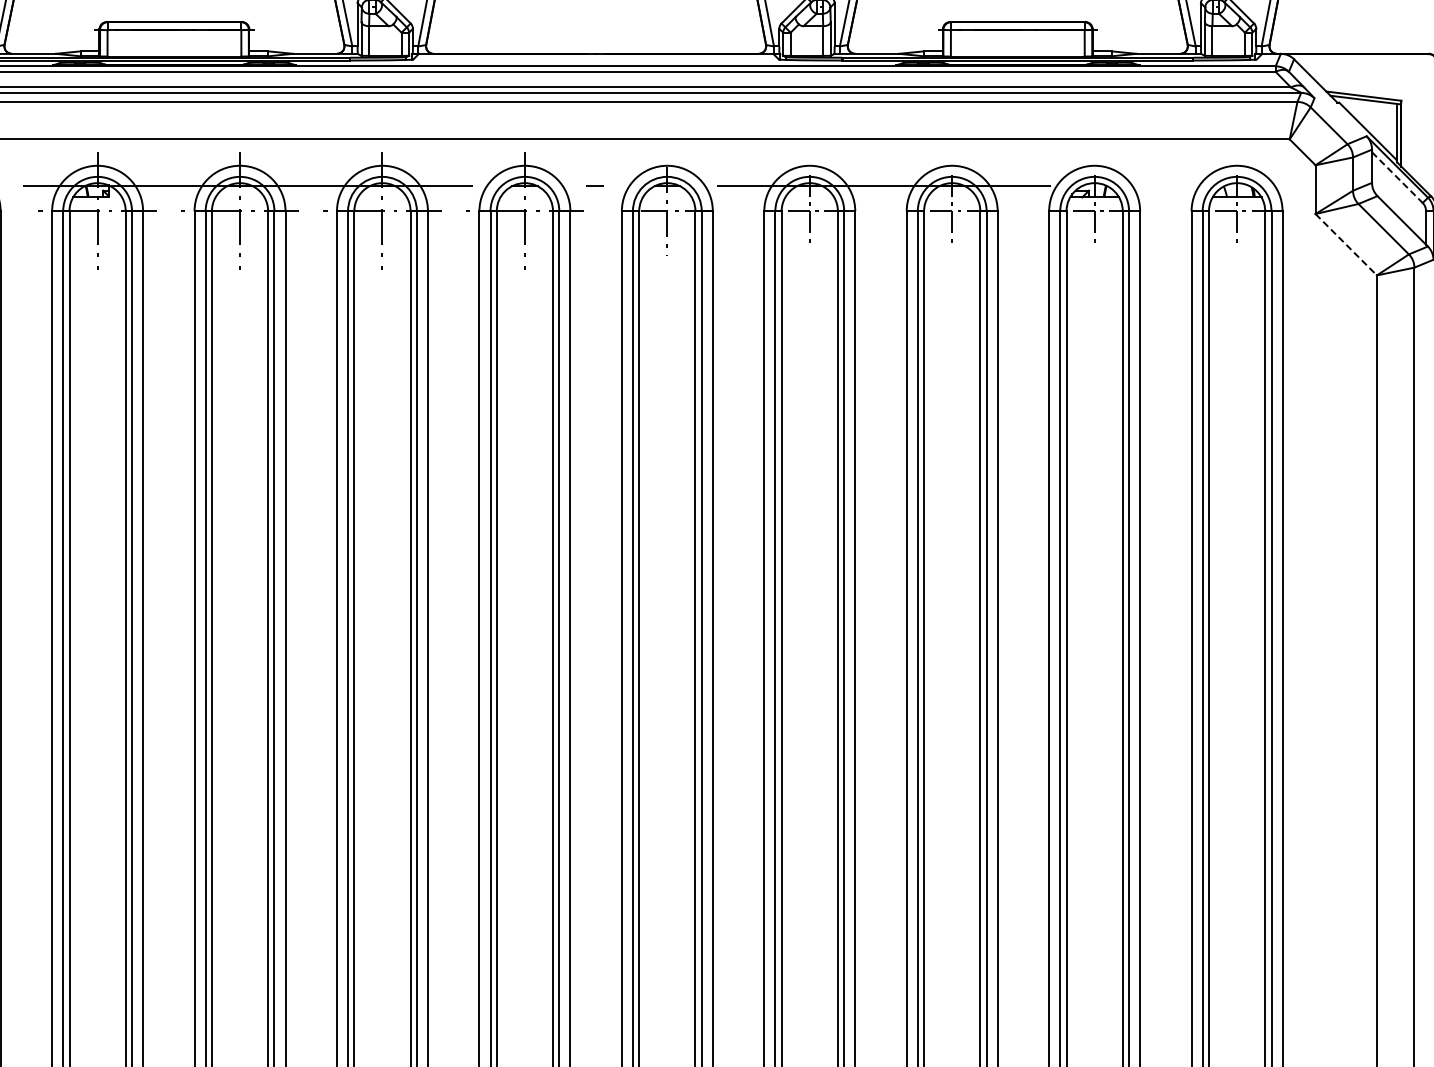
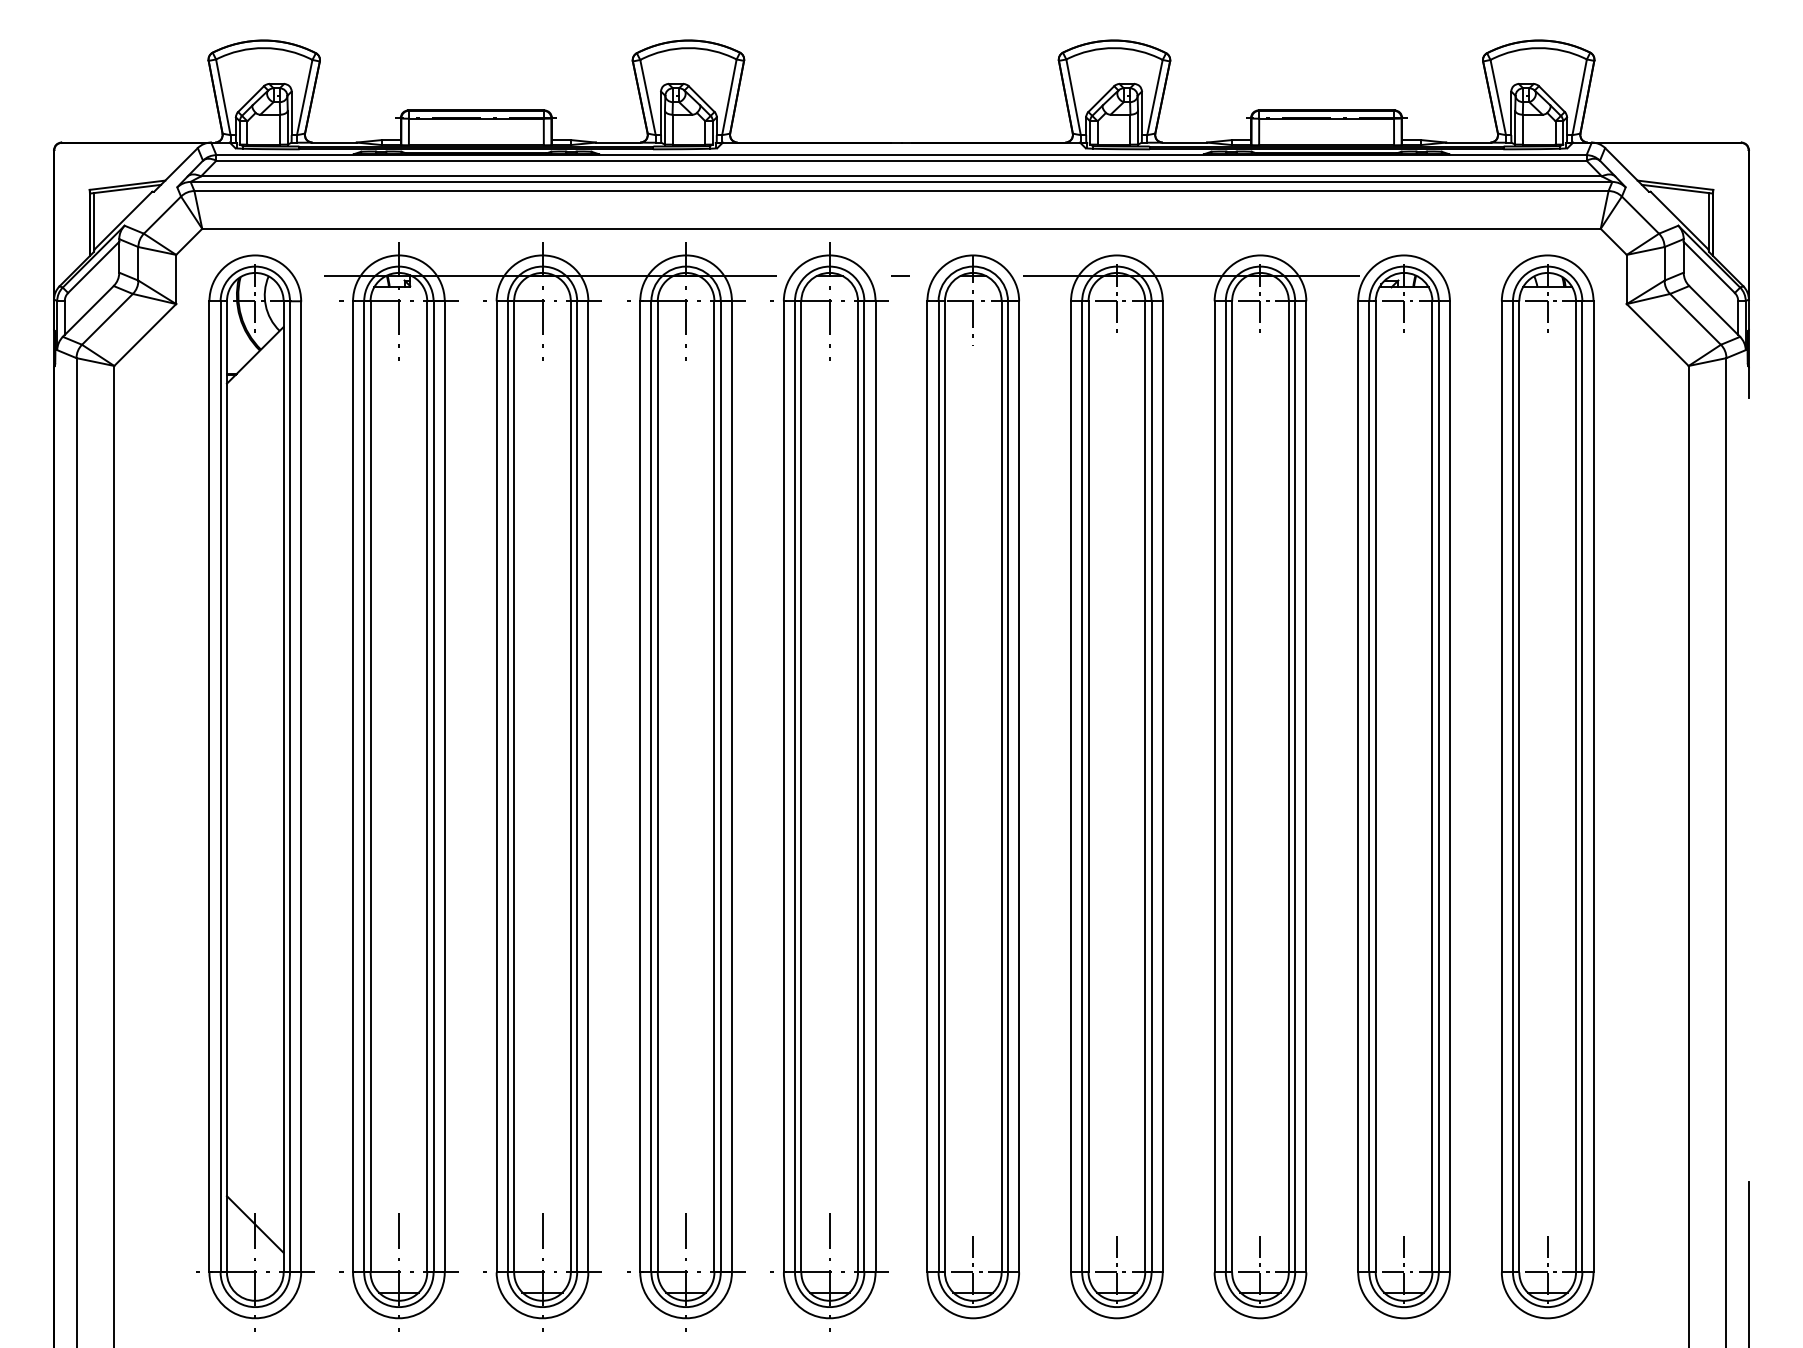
line: (1397, 177) -> (1709, 267), dashed -> solid
line: (1346, 245) -> (1657, 335), dashed -> solid

